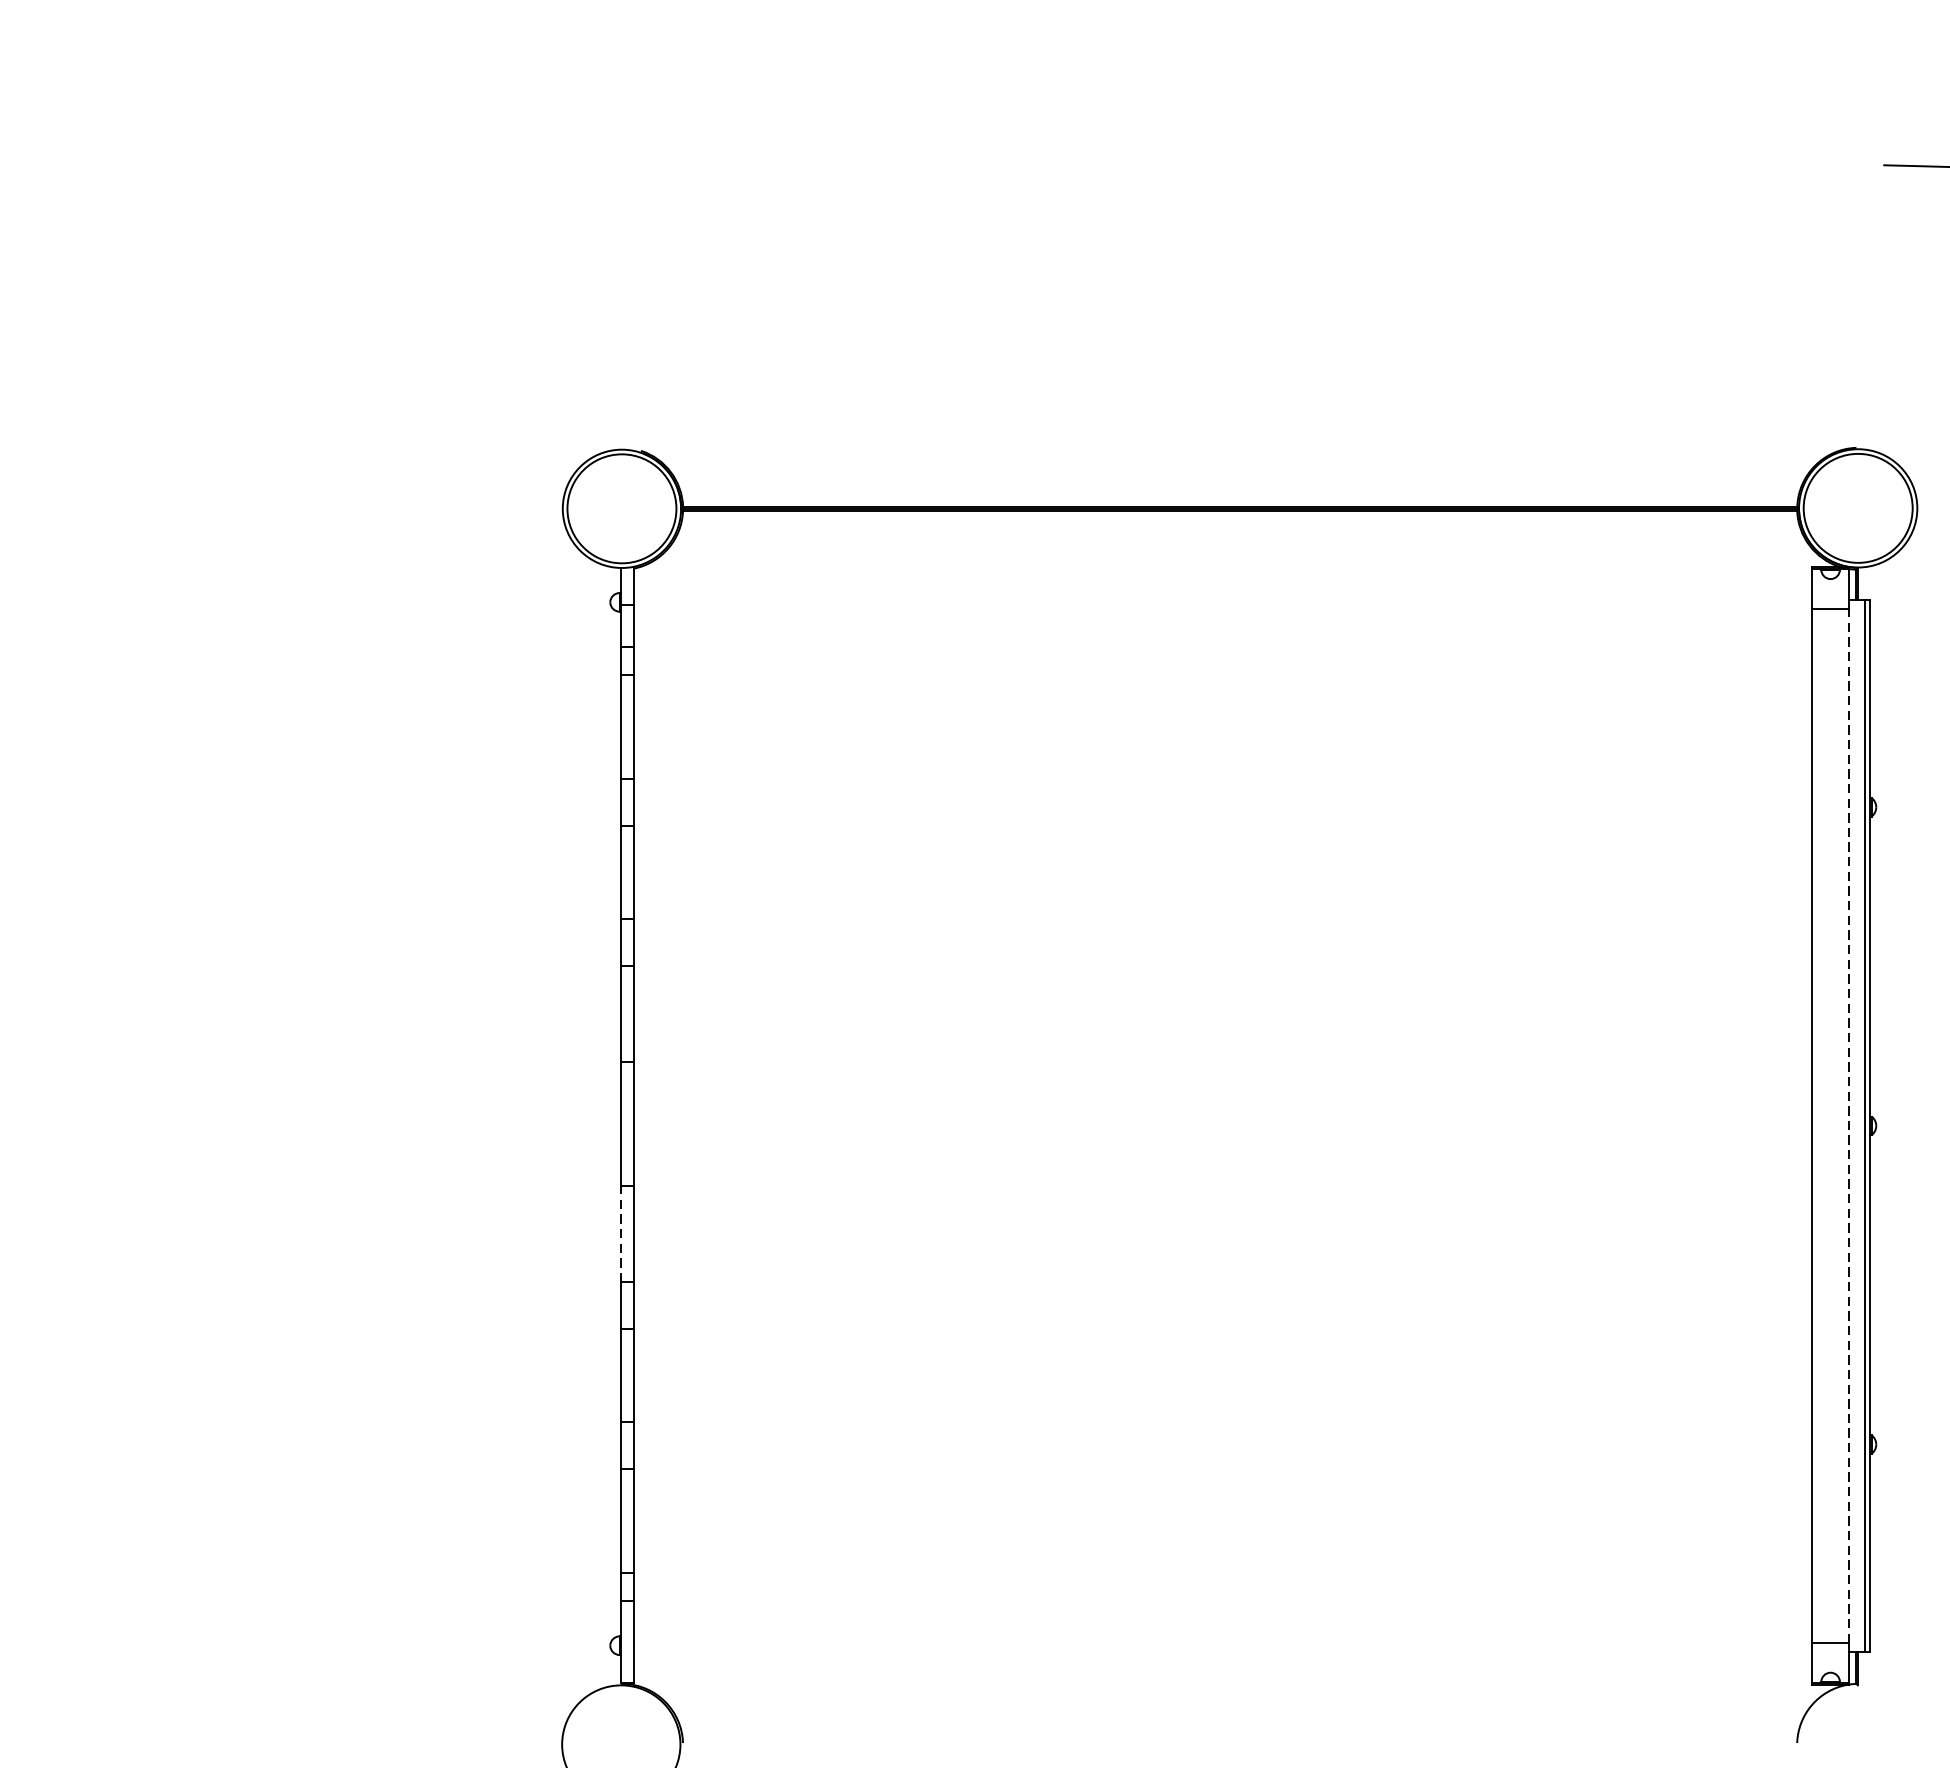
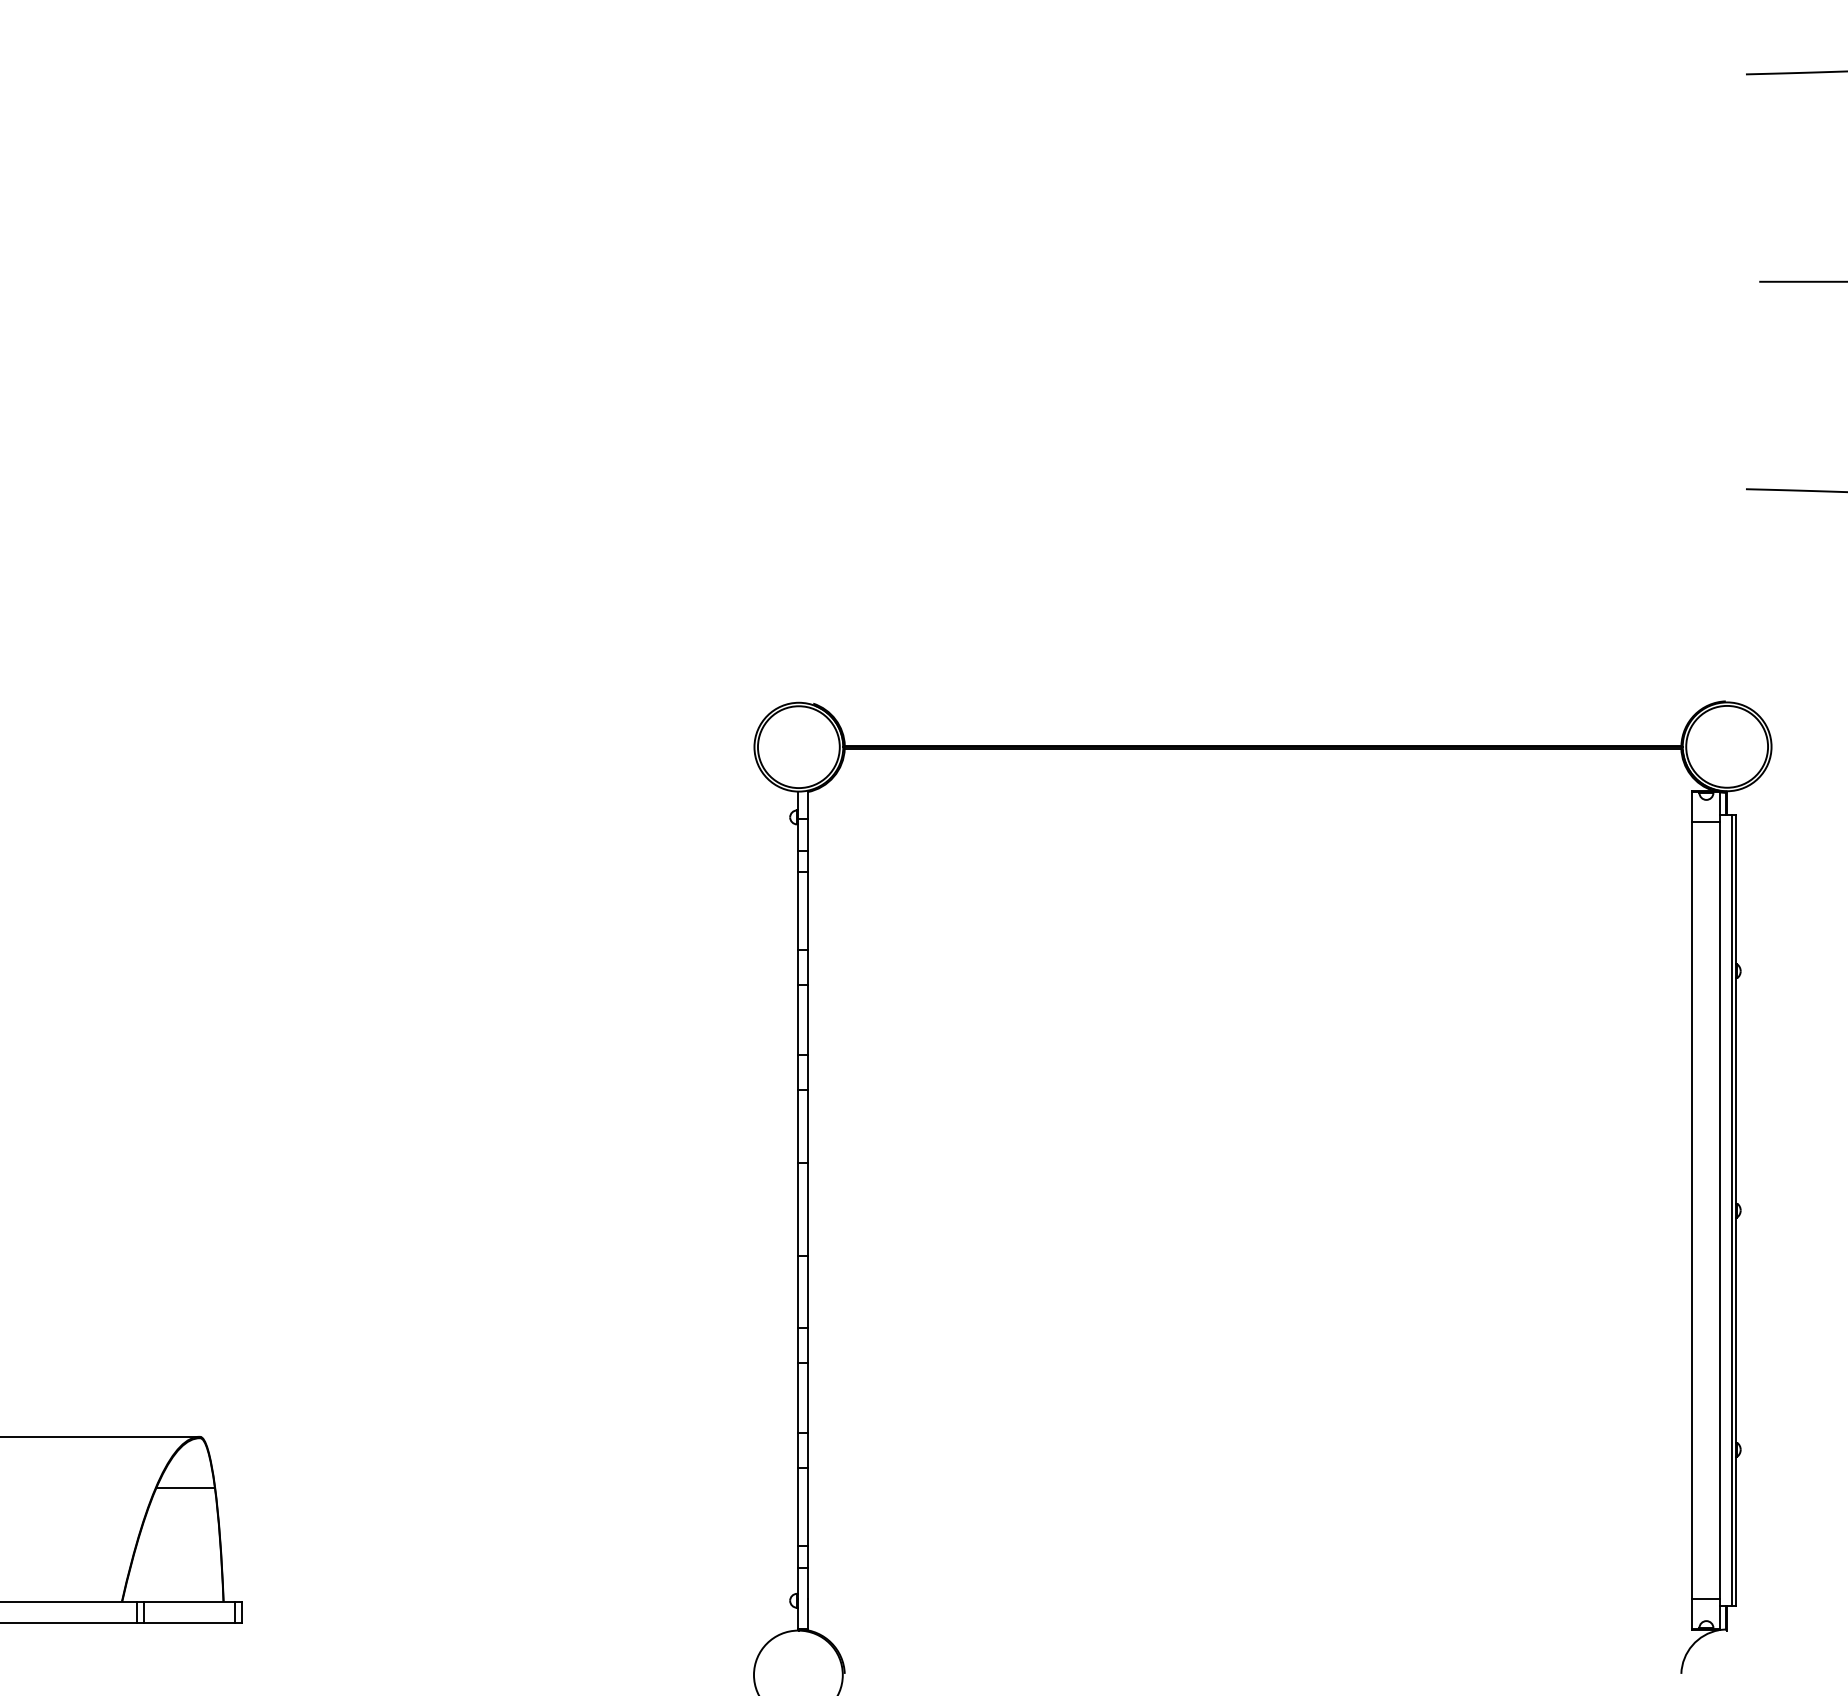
line: (1849, 1125) -> (1720, 1210), dashed -> solid
line: (620, 1233) -> (797, 1291), dashed -> solid

